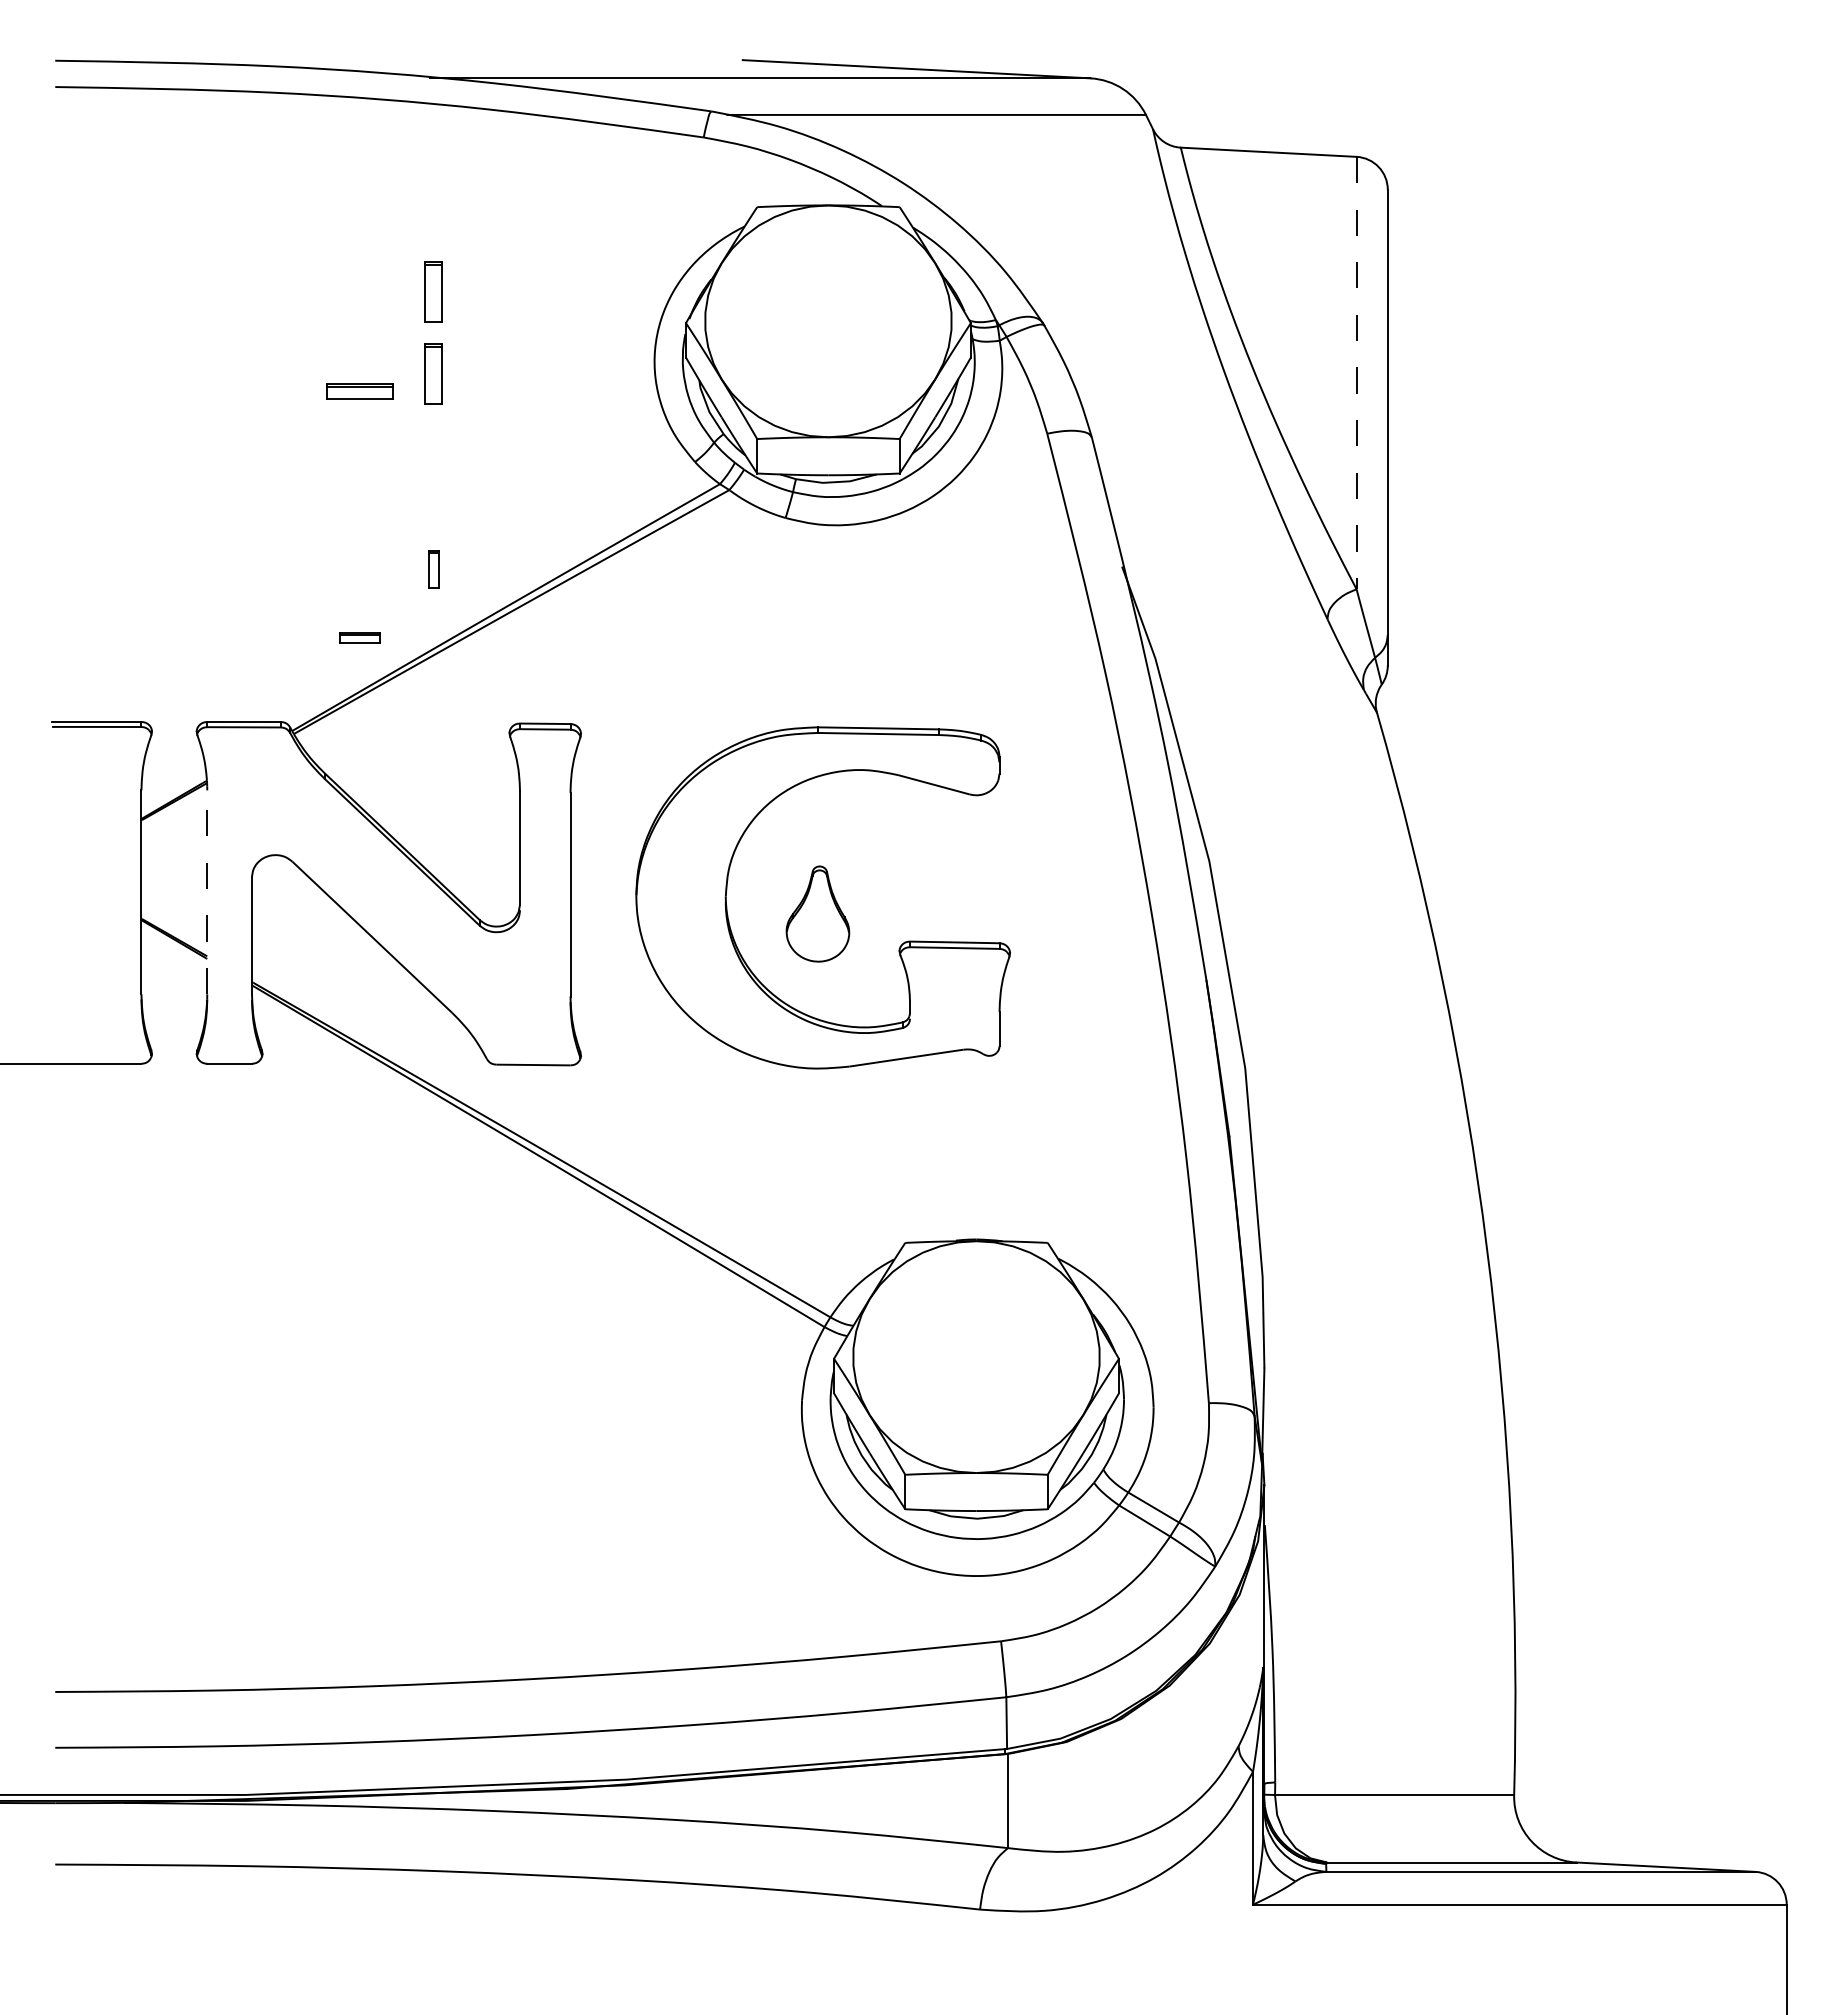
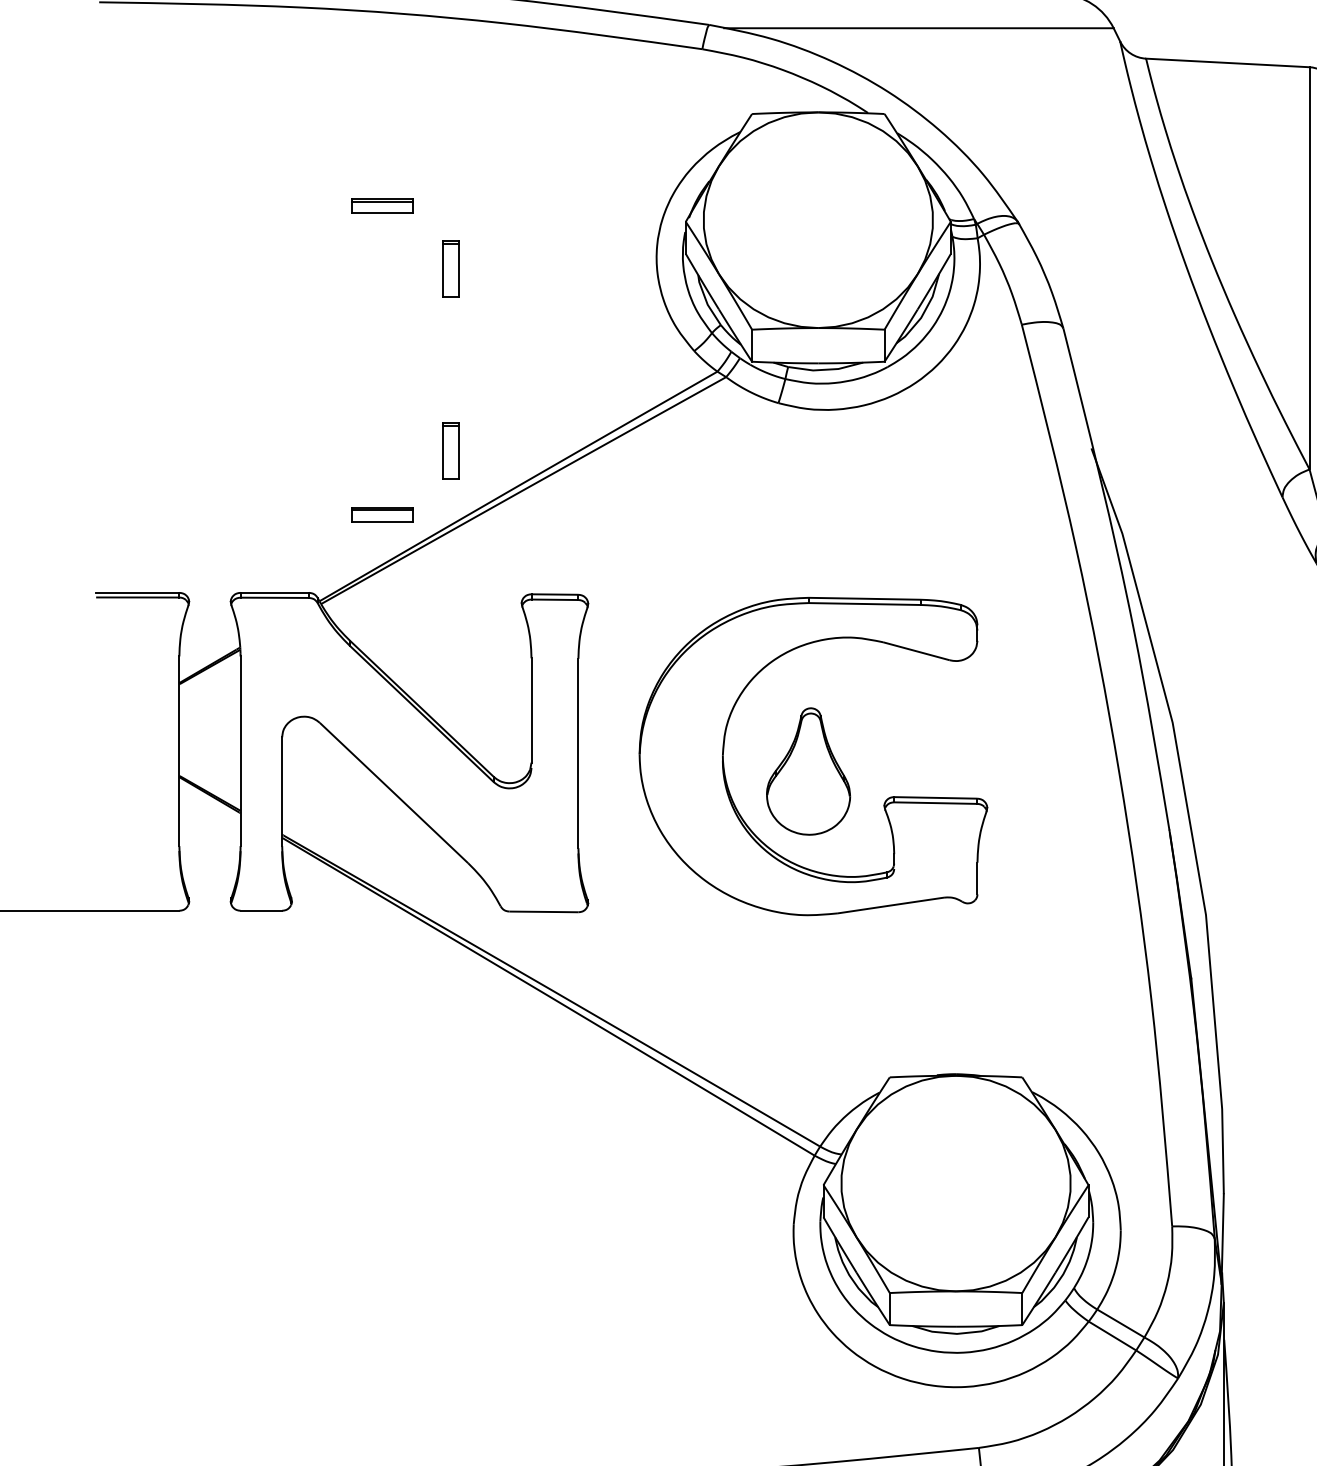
part: (433, 291) -> (450, 192), removed
line: (1356, 373) -> (1309, 268), dashed -> solid
part: (359, 391) -> (382, 206), moved
part: (433, 569) -> (450, 451), size x1.67
part: (359, 637) -> (382, 514), size x1.67
line: (207, 892) -> (240, 751), dashed -> solid
part: (817, 913) -> (808, 770), size x1.43

